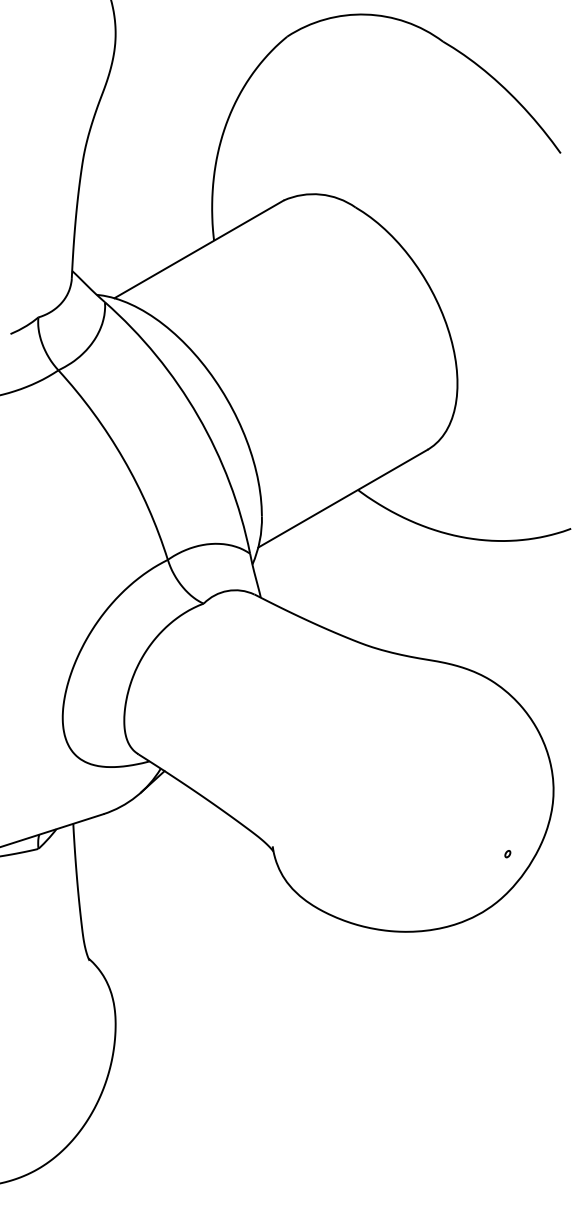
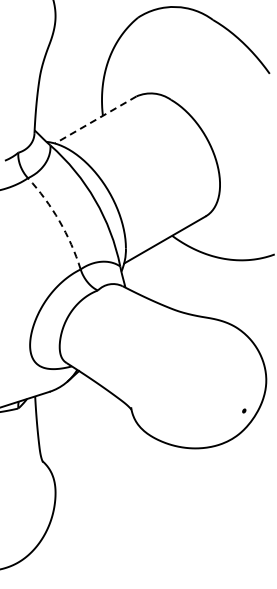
line: (198, 250) -> (95, 120), solid -> dashed
arc: (123, 458) -> (59, 220), solid -> dashed

